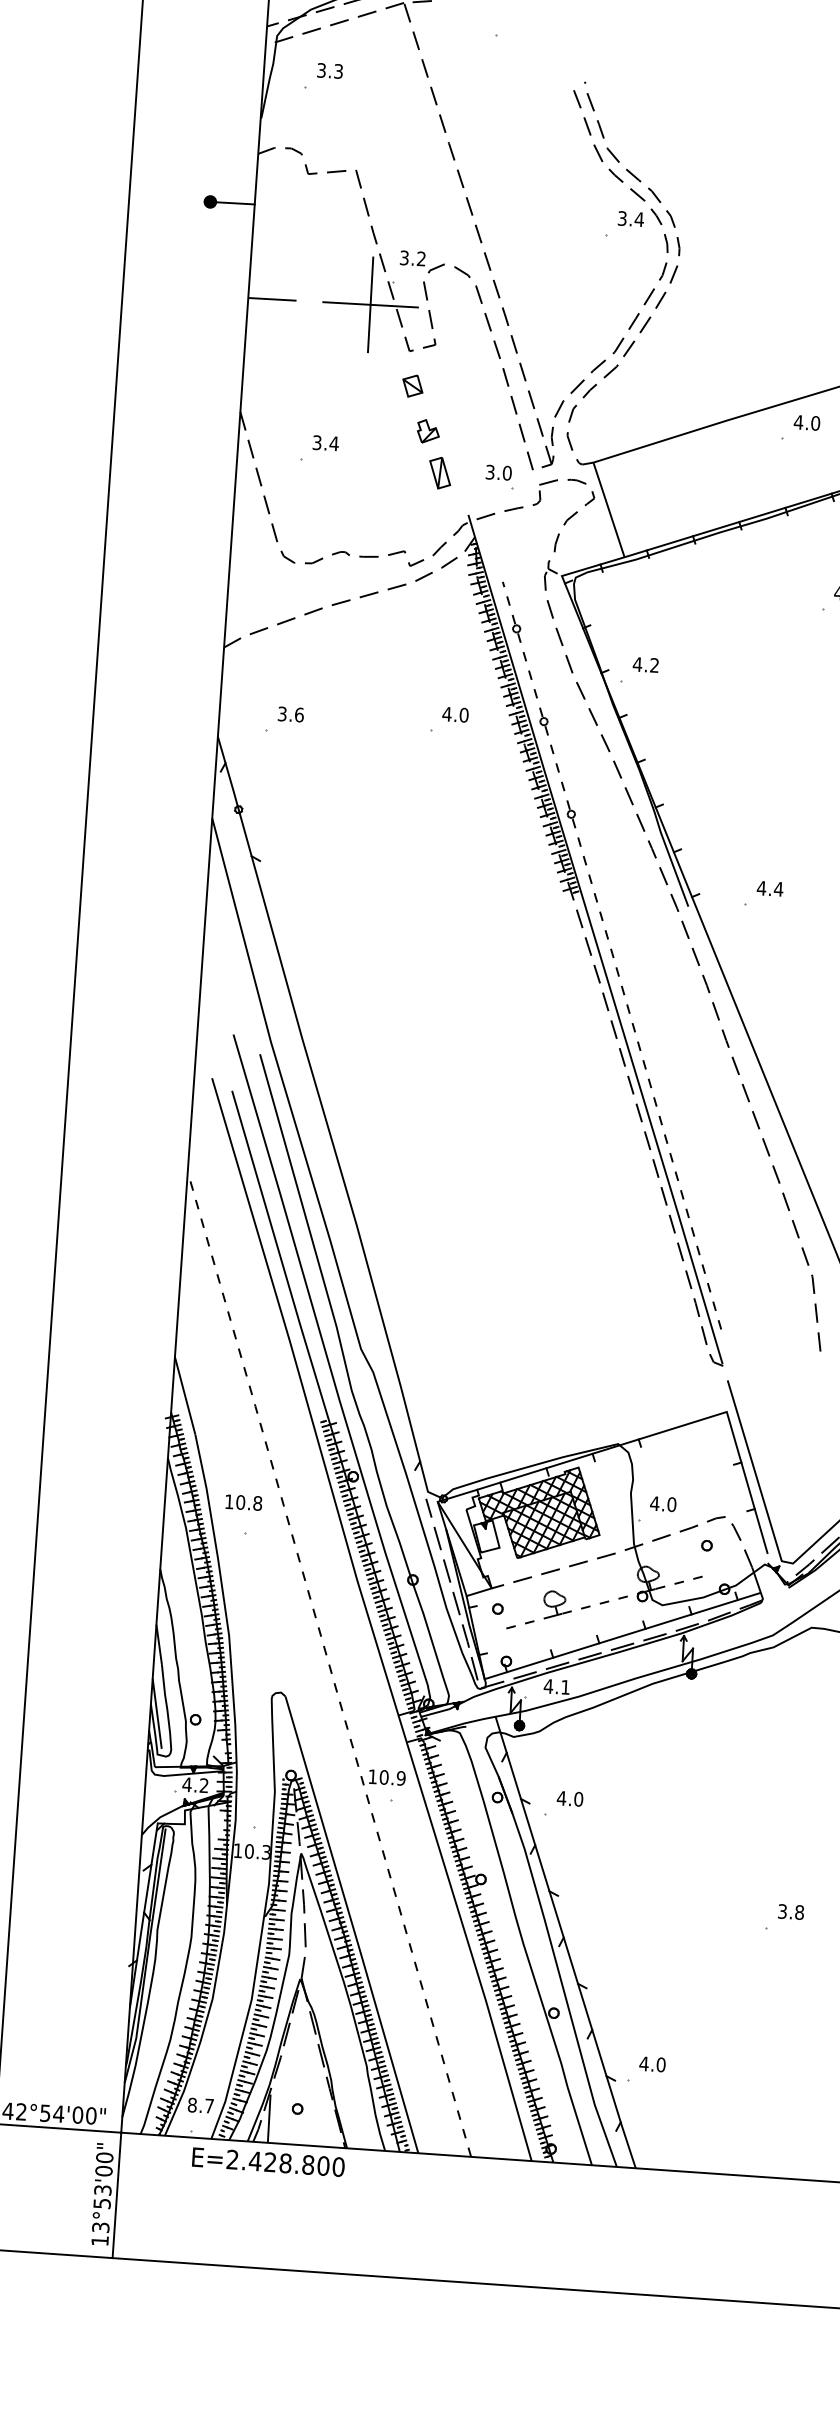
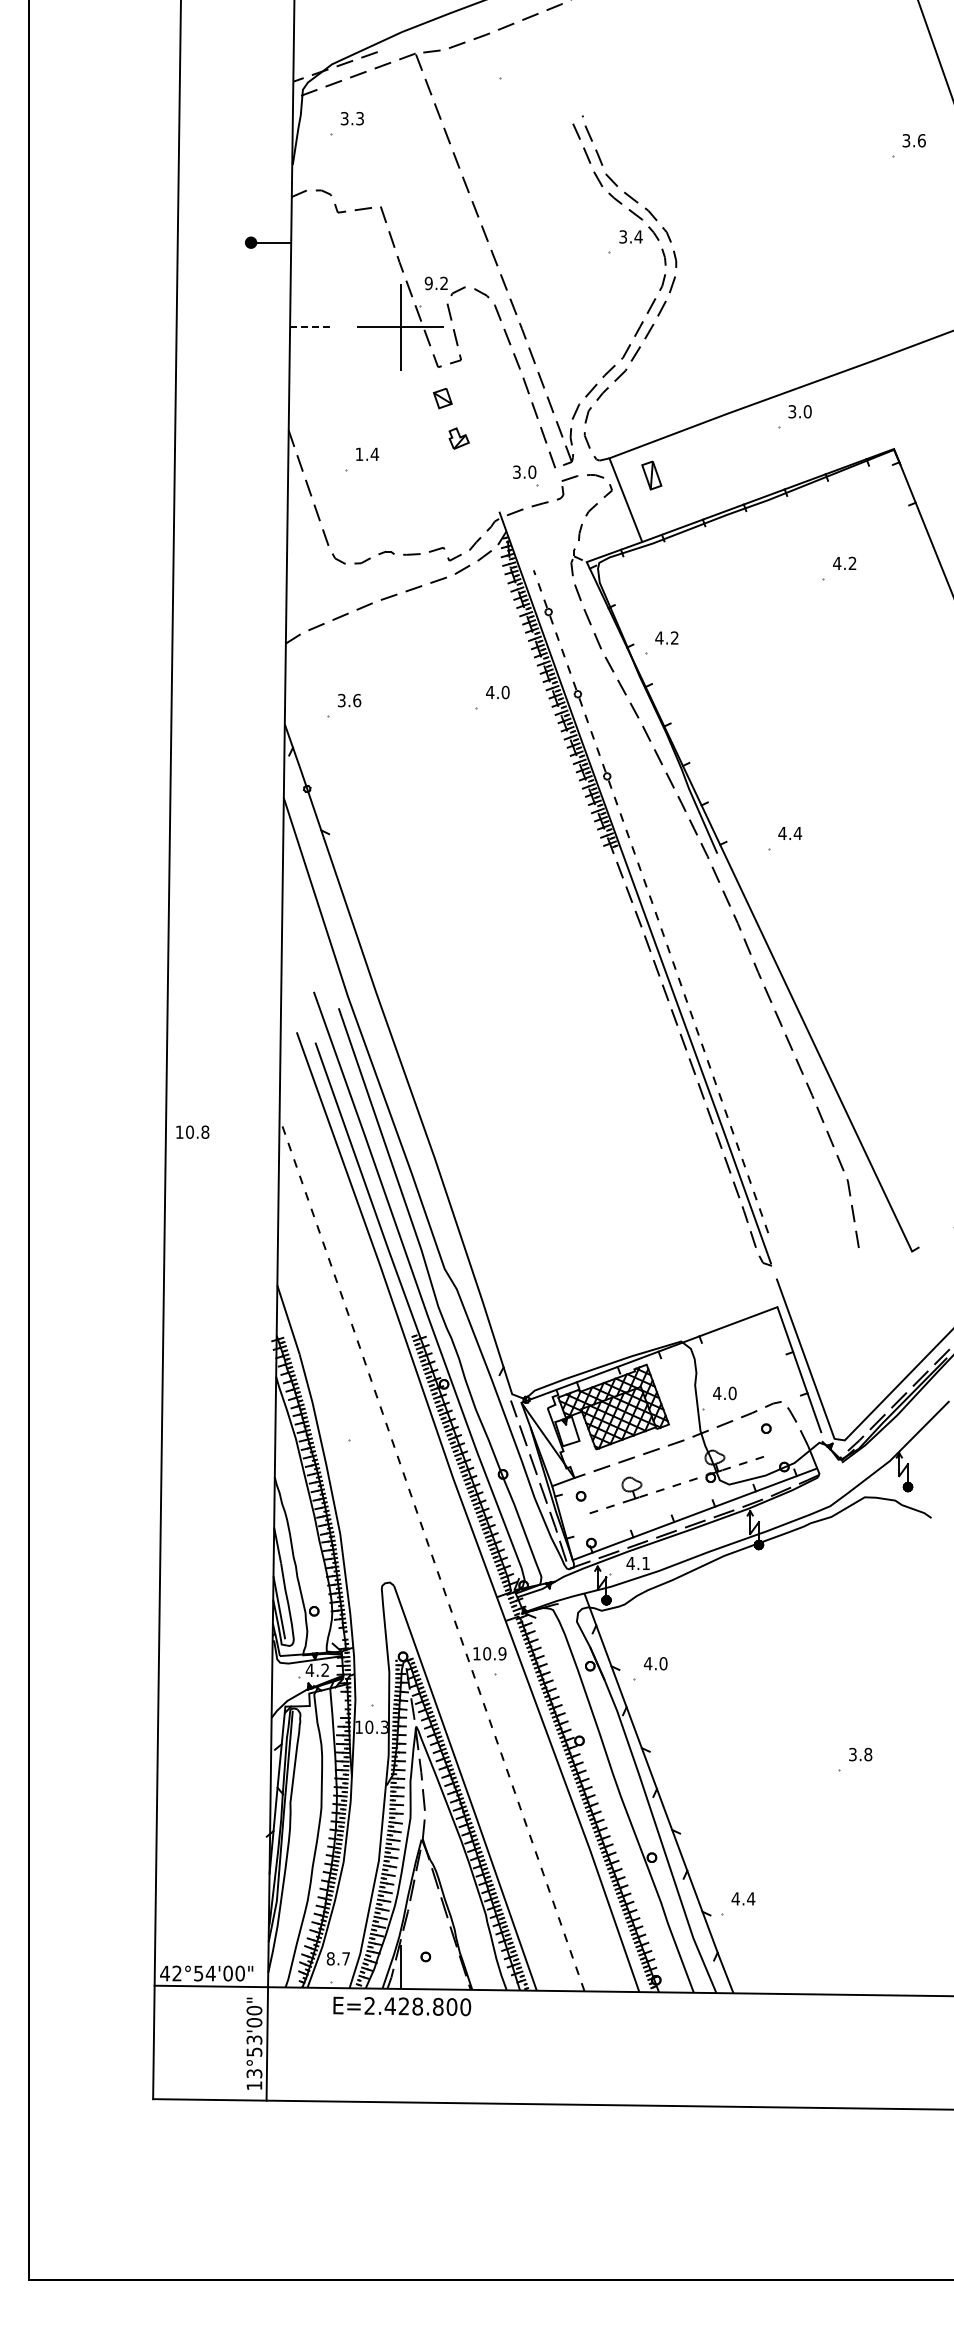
text: (404, 256) -> (428, 282), 3.2 -> 9.2
line: (271, 299) -> (311, 327), solid -> dashed
text: (798, 422) -> (792, 411), 4.0 -> 3.0
text: (317, 442) -> (359, 454), 3.4 -> 1.4
part: (439, 473) -> (651, 475), moved
text: (243, 1501) -> (192, 1131), moved
text: (661, 2064) -> (751, 1898), 4.0 -> 4.4

